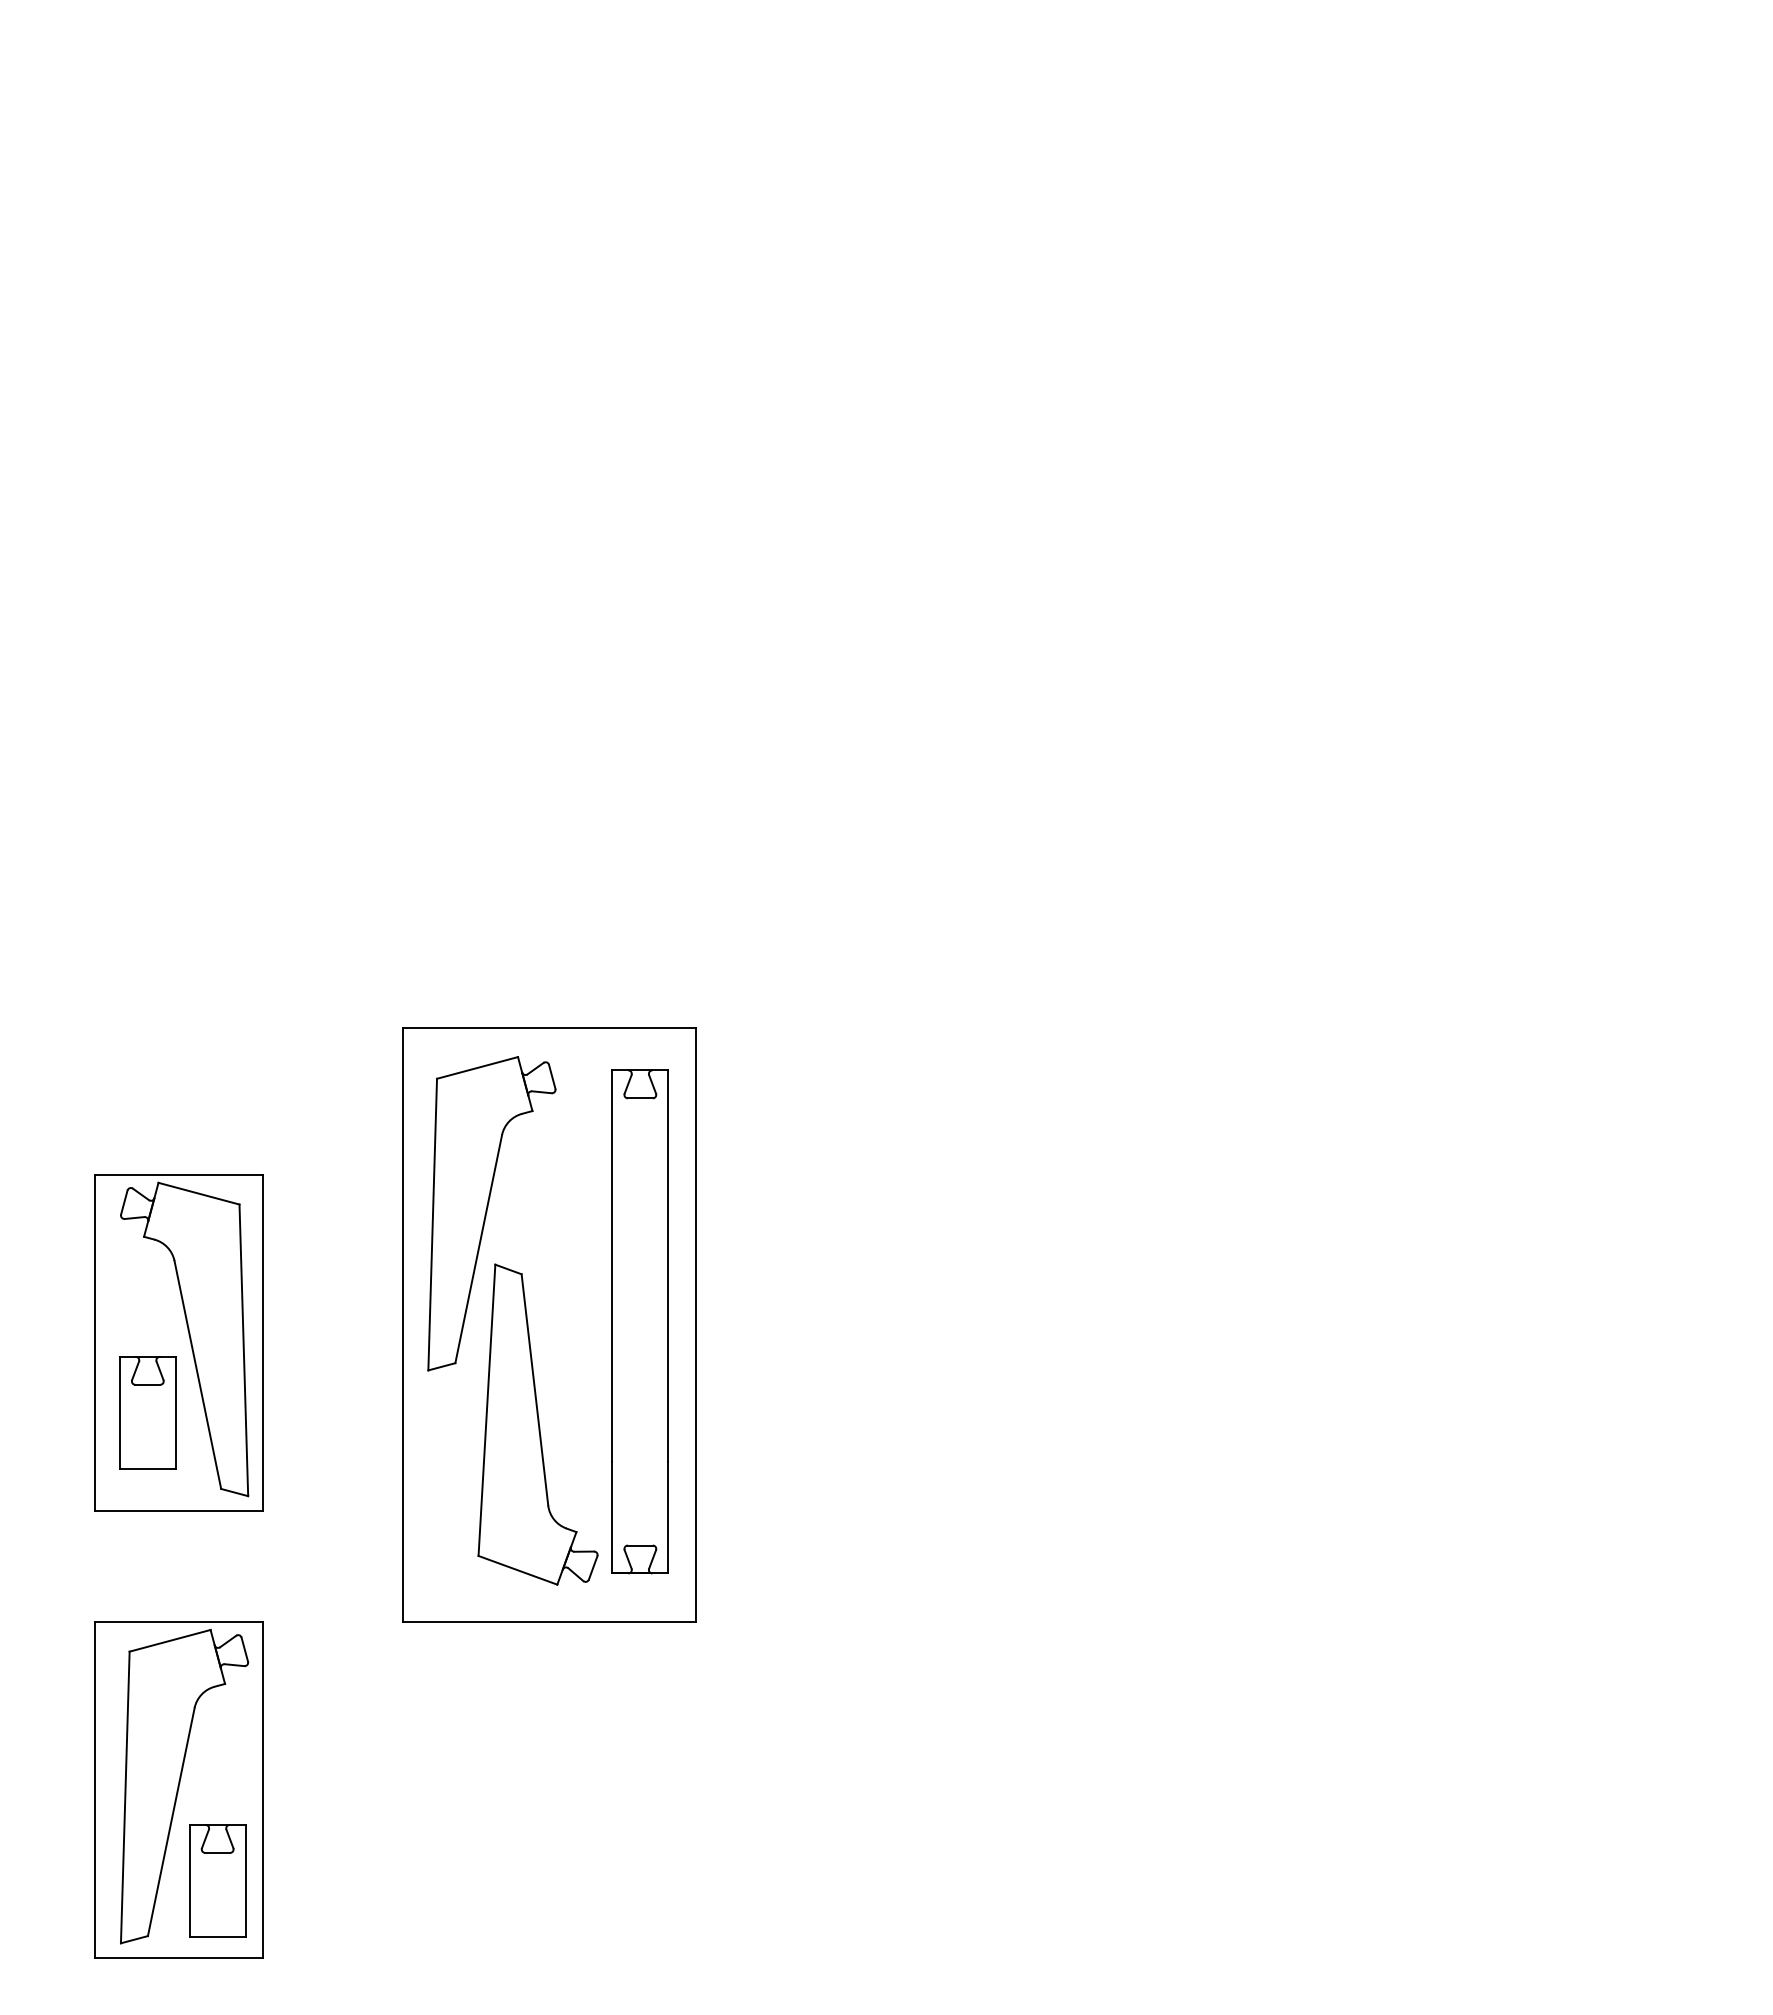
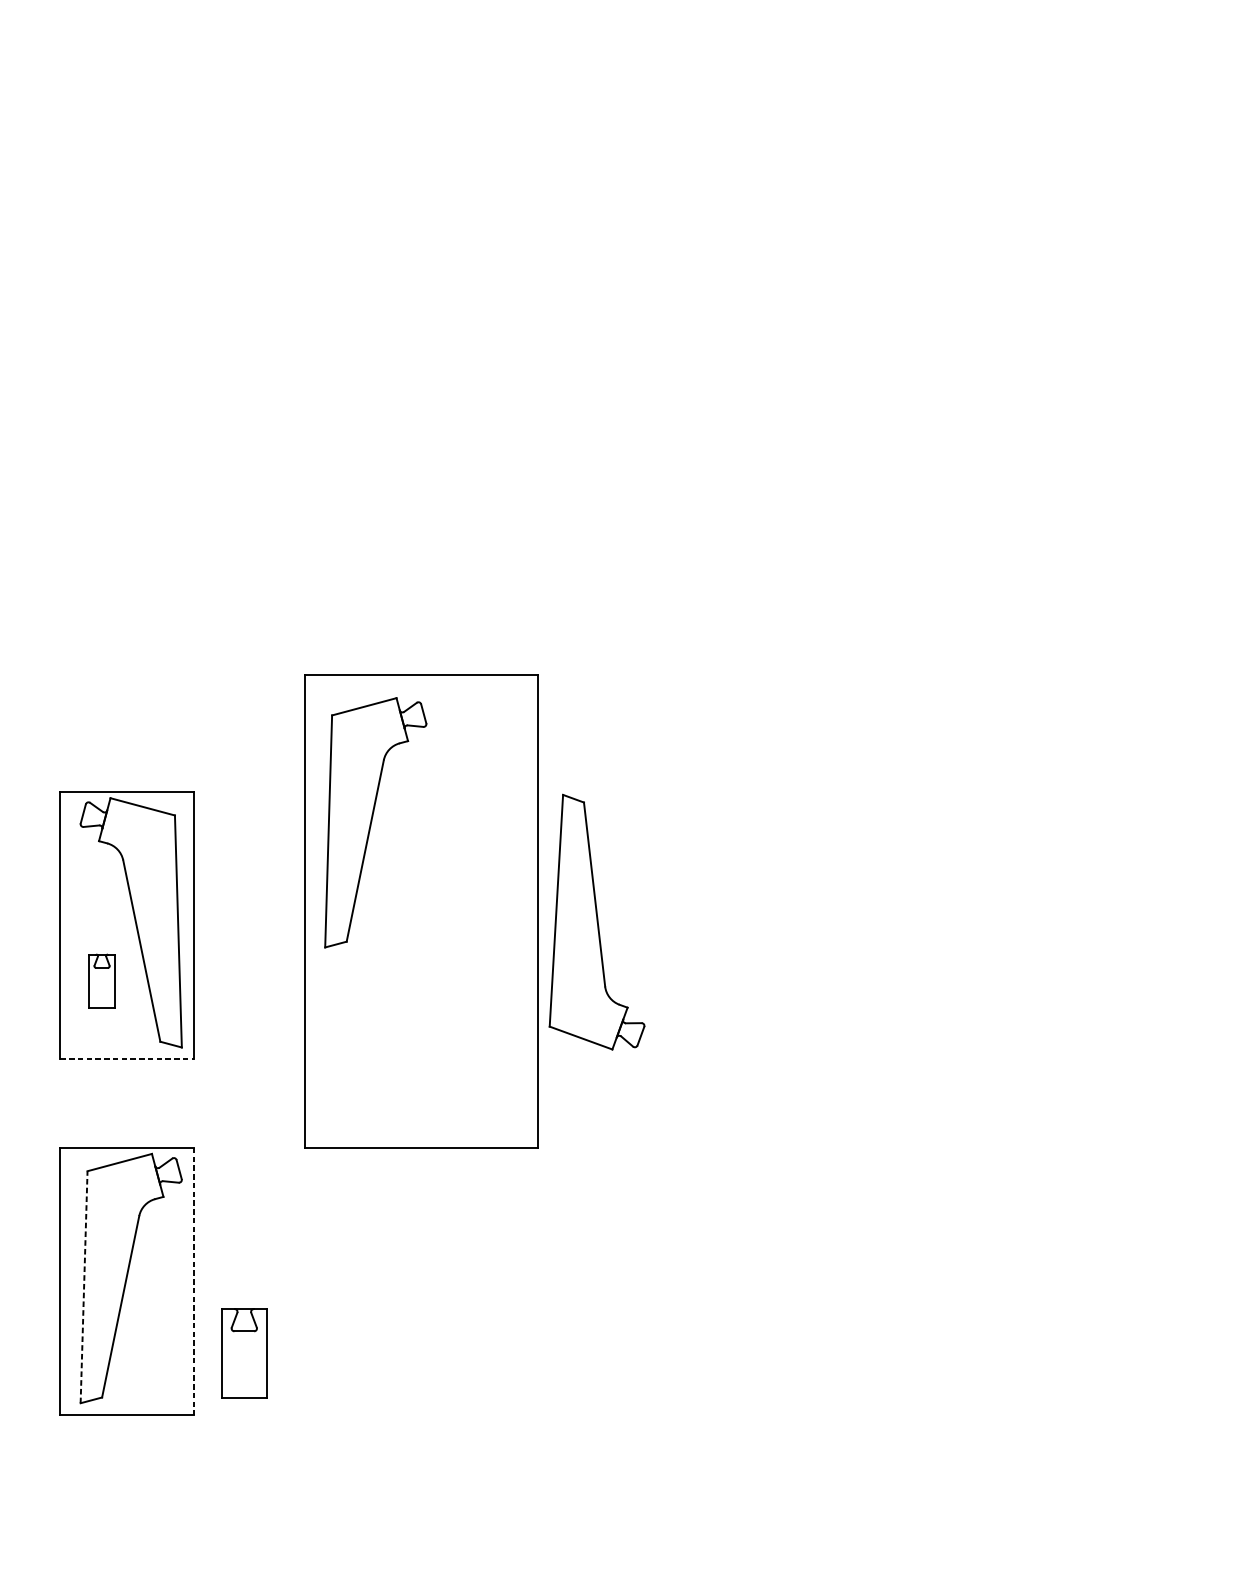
part: (639, 1321) -> (493, 908), removed
part: (147, 1412) -> (101, 980), size x0.6
part: (537, 1424) -> (596, 922), moved
line: (179, 1510) -> (127, 1058), solid -> dashed
line: (263, 1790) -> (194, 1281), solid -> dashed
line: (125, 1797) -> (84, 1287), solid -> dashed
part: (217, 1880) -> (244, 1353), moved

